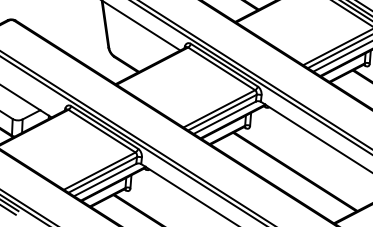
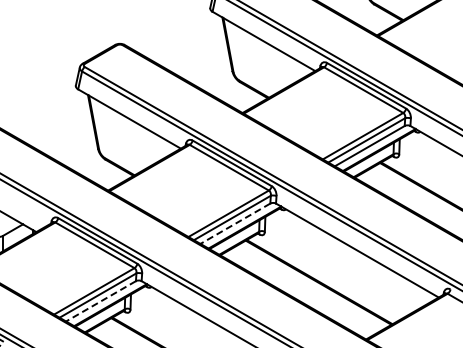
line: (224, 118) -> (234, 224), solid -> dashed
line: (104, 180) -> (100, 301), solid -> dashed

